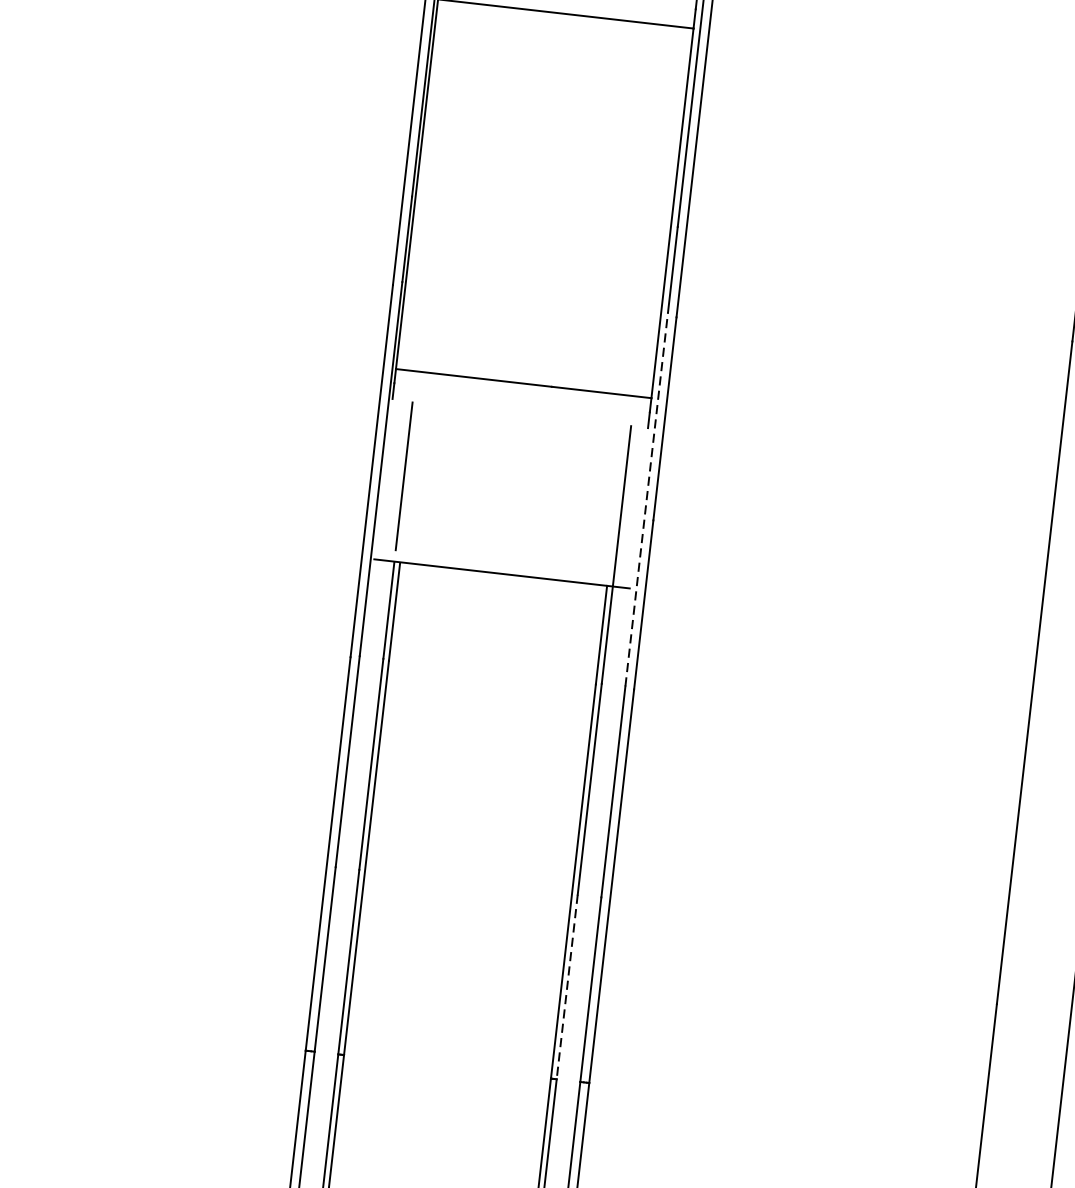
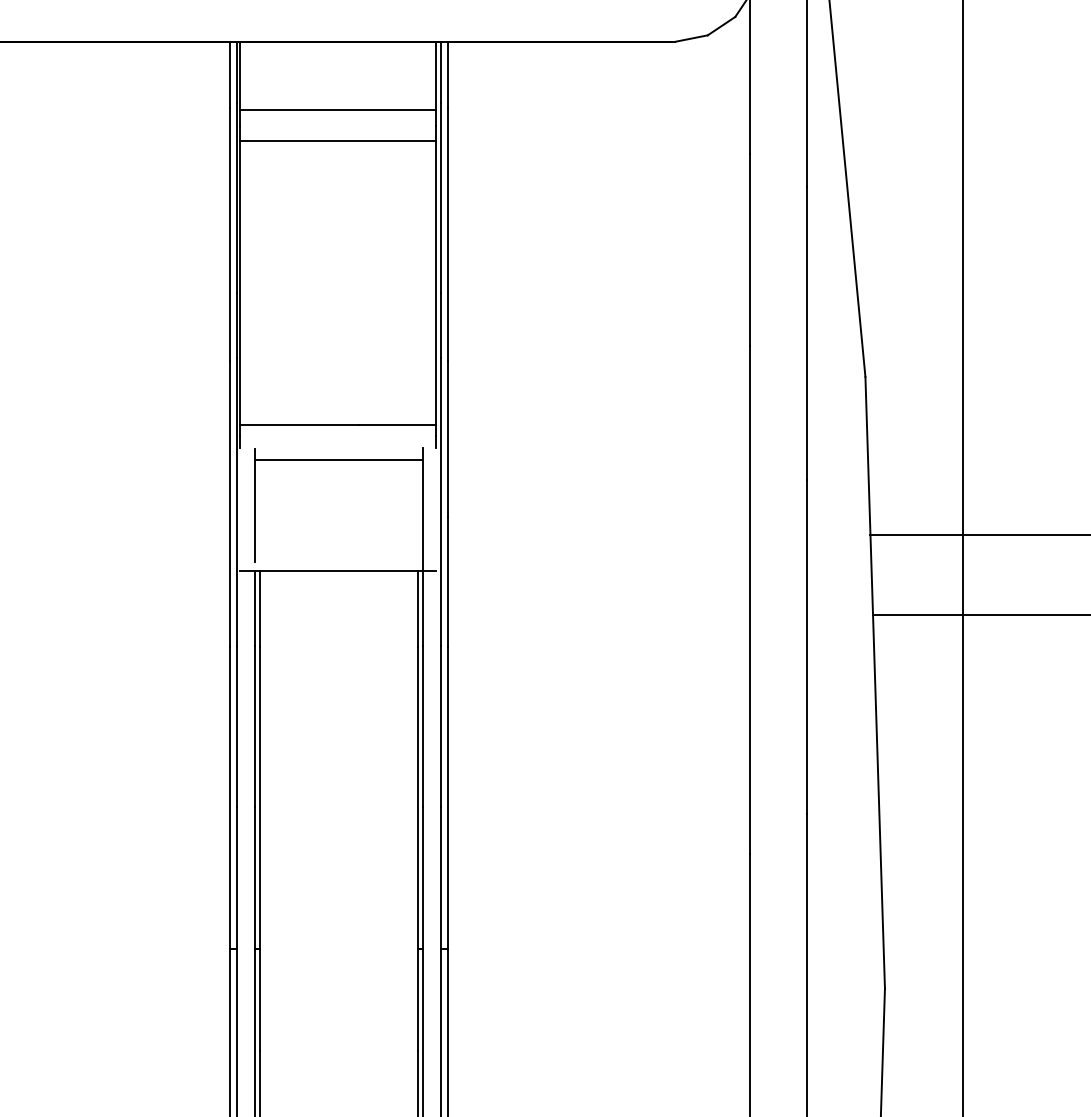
line: (519, 428) -> (338, 459), added
line: (646, 498) -> (440, 501), dashed -> solid
line: (566, 987) -> (422, 878), dashed -> solid

